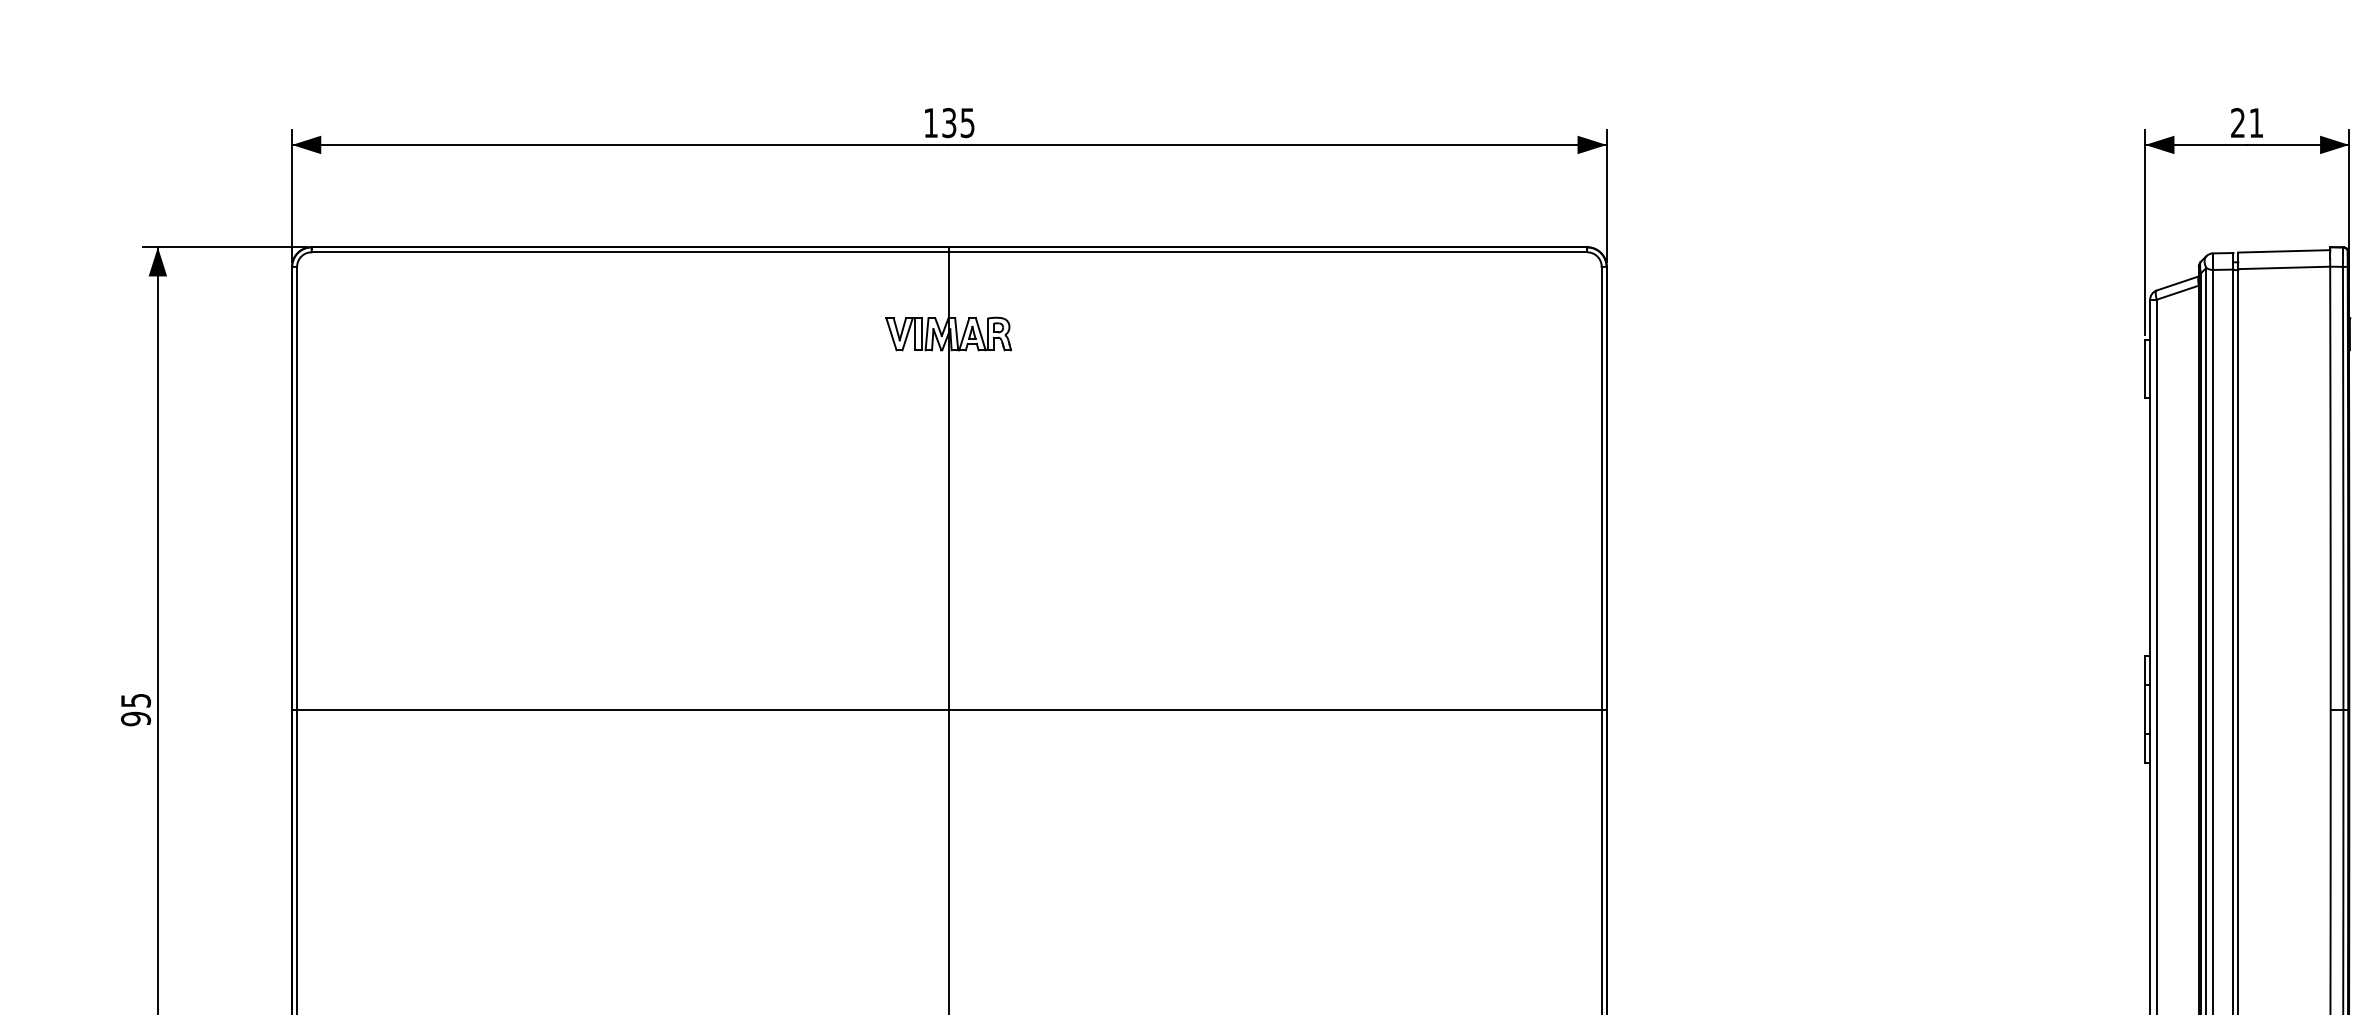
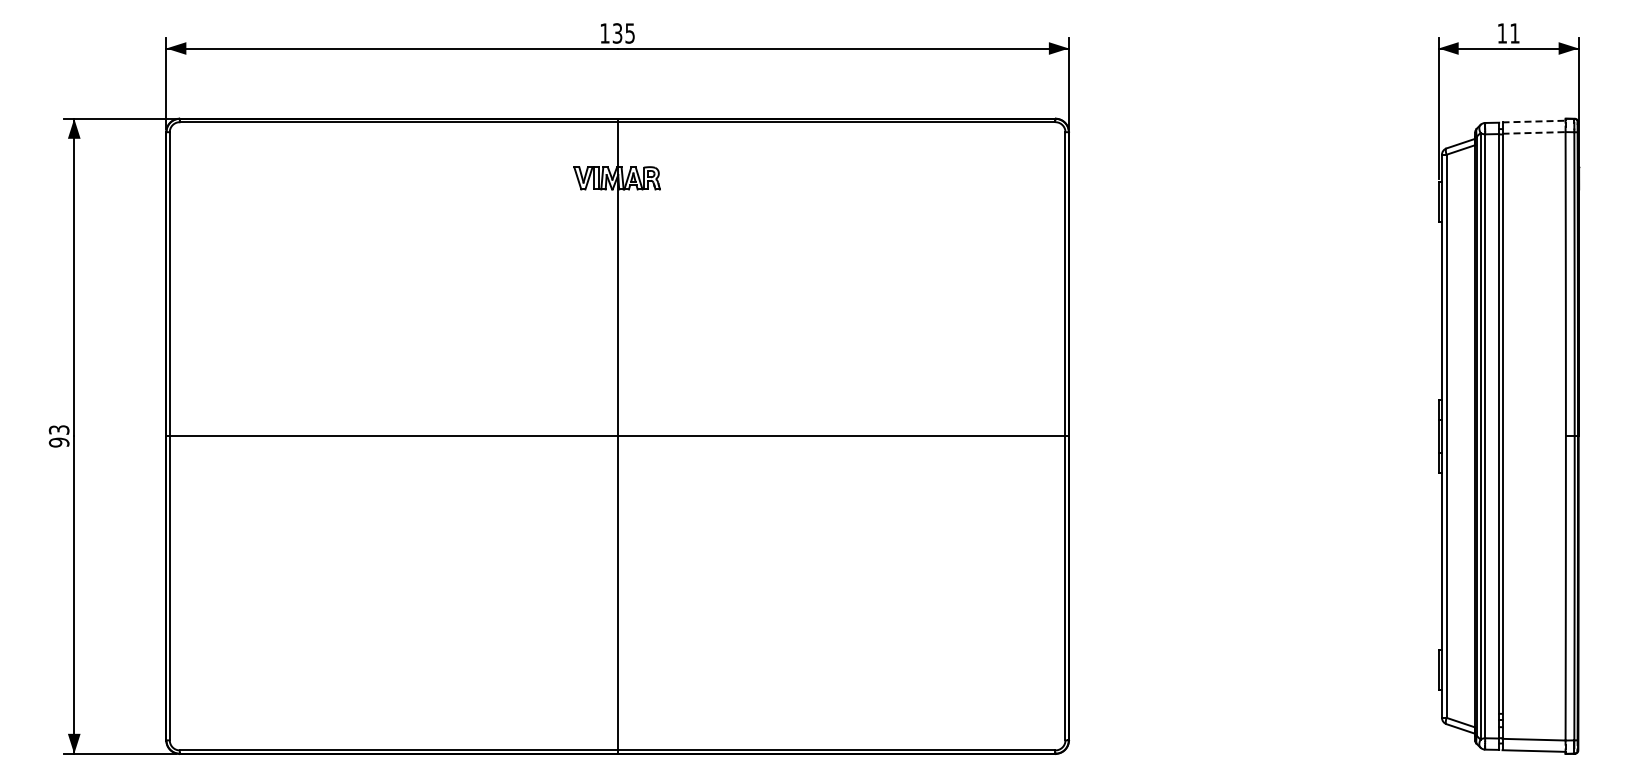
text: (2236, 123) -> (1501, 33), 21 -> 11
line: (2284, 251) -> (1534, 121), solid -> dashed
line: (2284, 267) -> (1534, 132), solid -> dashed
text: (134, 699) -> (58, 429), 95 -> 93

